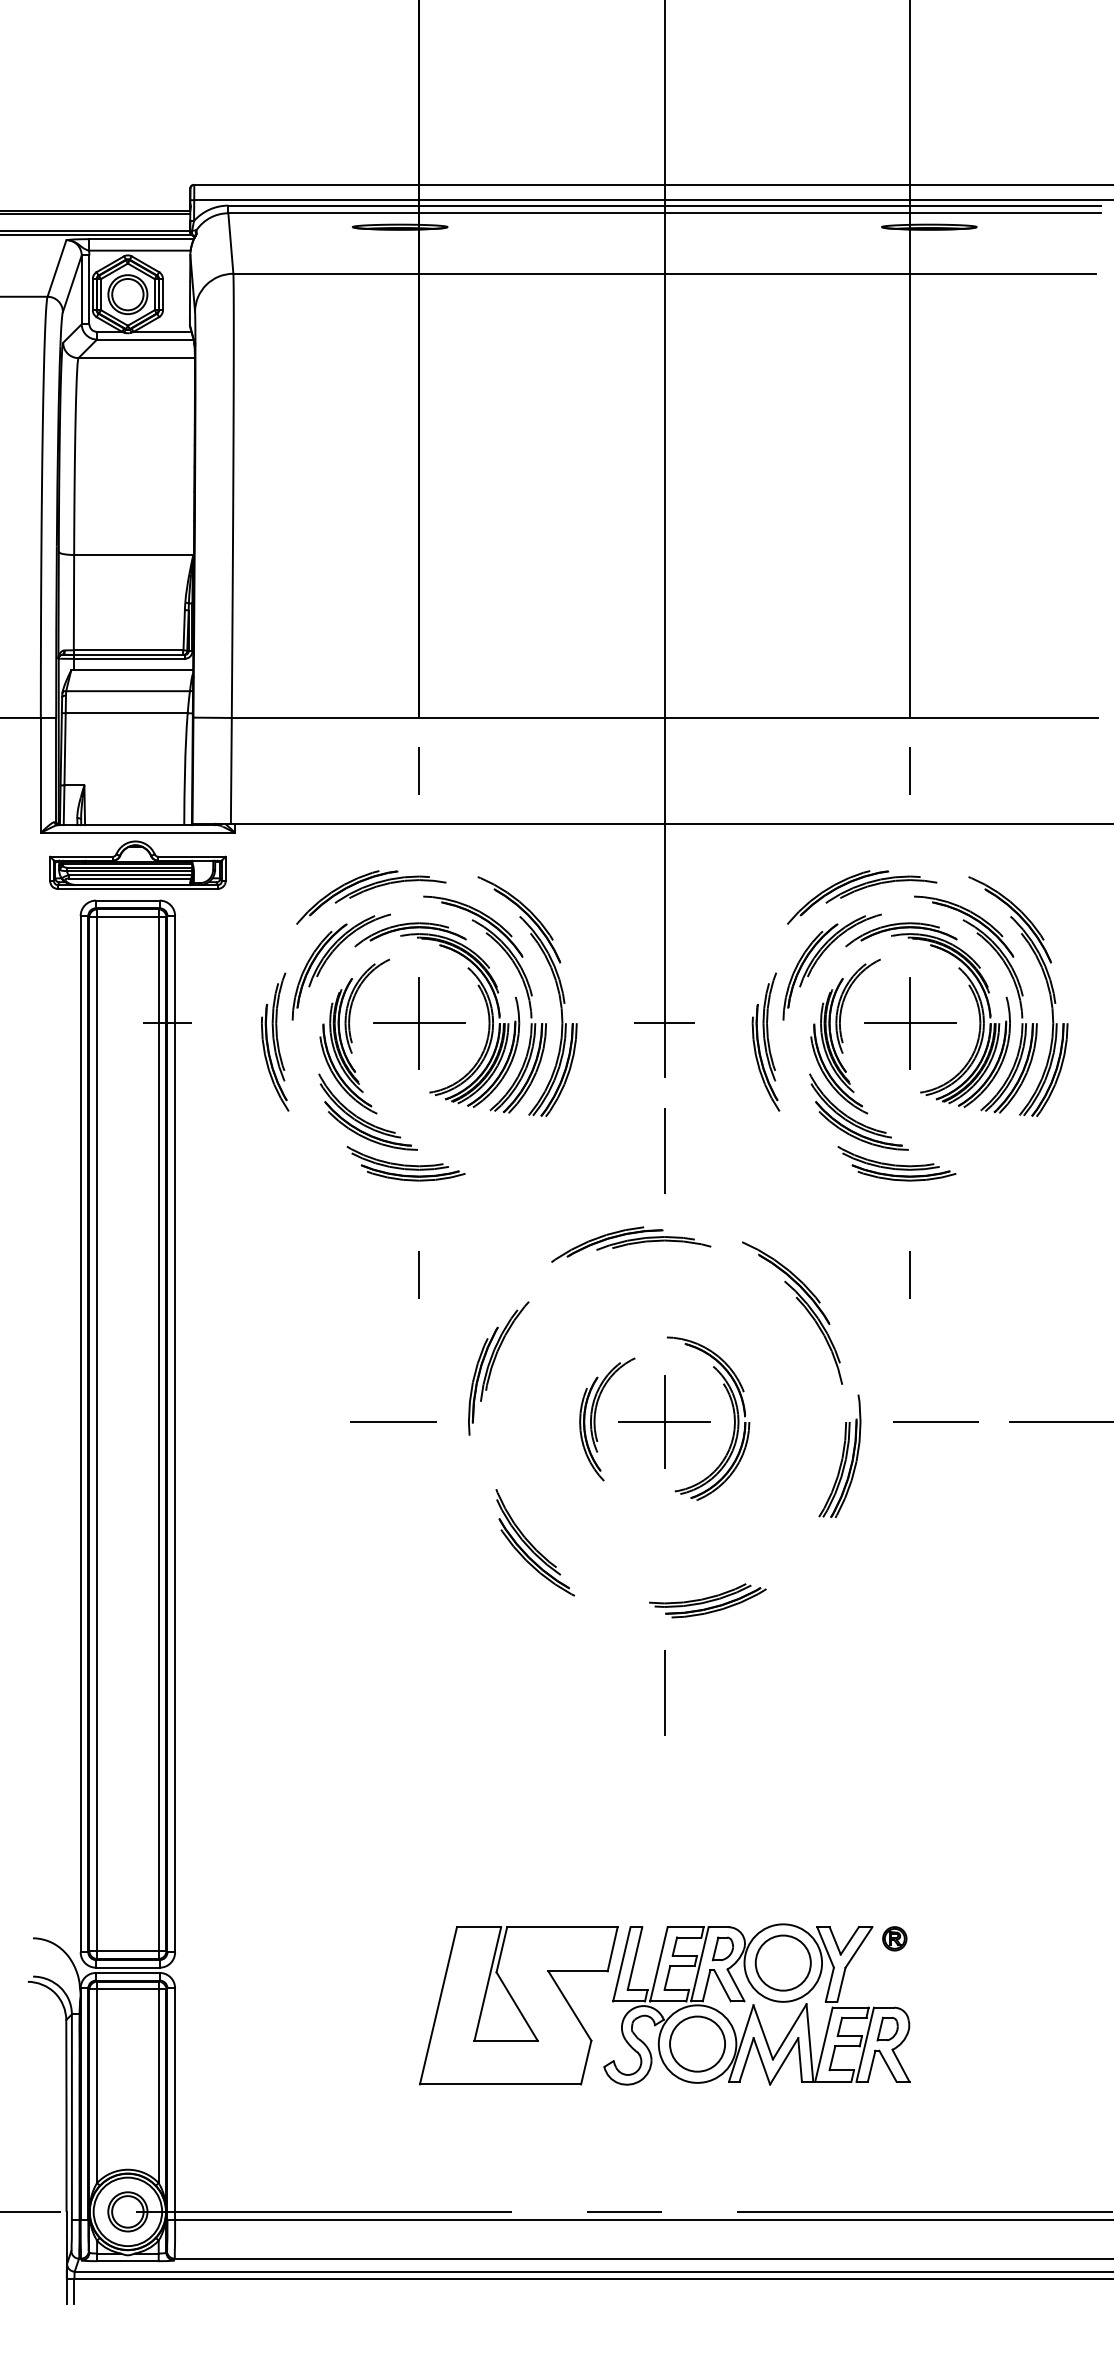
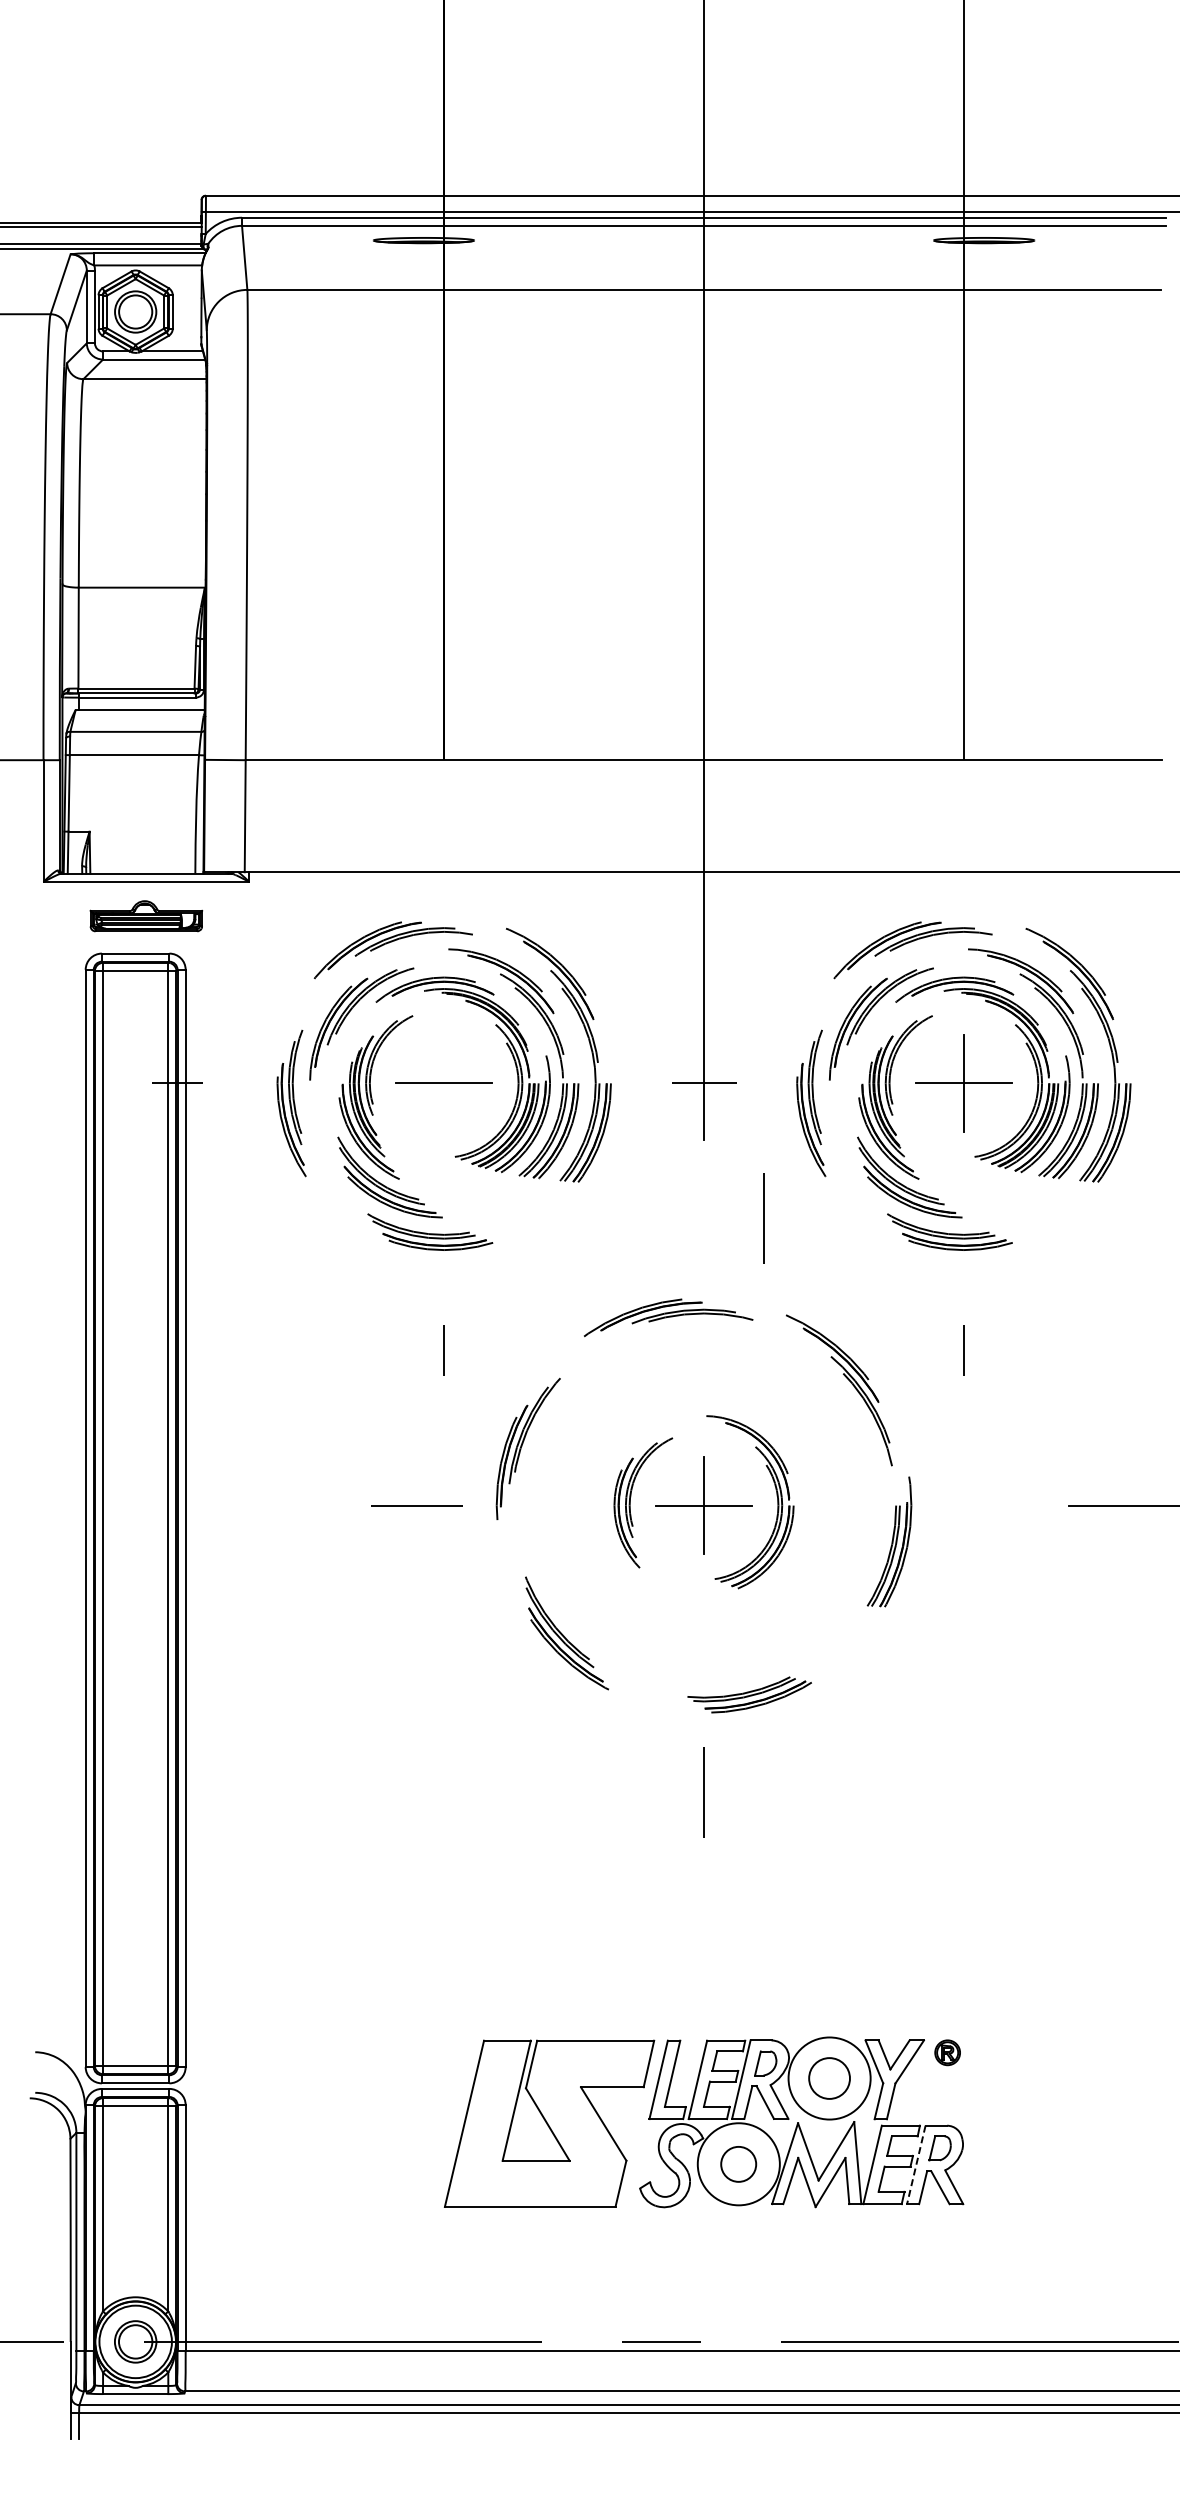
line: (419, 771) -> (444, 816), removed
line: (909, 771) -> (963, 816), removed
part: (138, 865) -> (146, 916), size x0.6
line: (419, 1023) -> (444, 1083), removed
line: (664, 1150) -> (763, 1218), moved
line: (935, 1421) -> (990, 1505), removed
circle: (783, 1963) -> (829, 2078), size x0.7
circle: (697, 2044) -> (738, 2164), size x0.6
line: (865, 2045) -> (916, 2165), solid -> dashed

